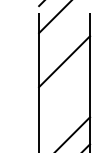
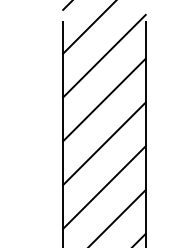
line: (64, 34) -> (104, 55), added
line: (64, 88) -> (104, 143), added
line: (64, 115) -> (104, 187), added

